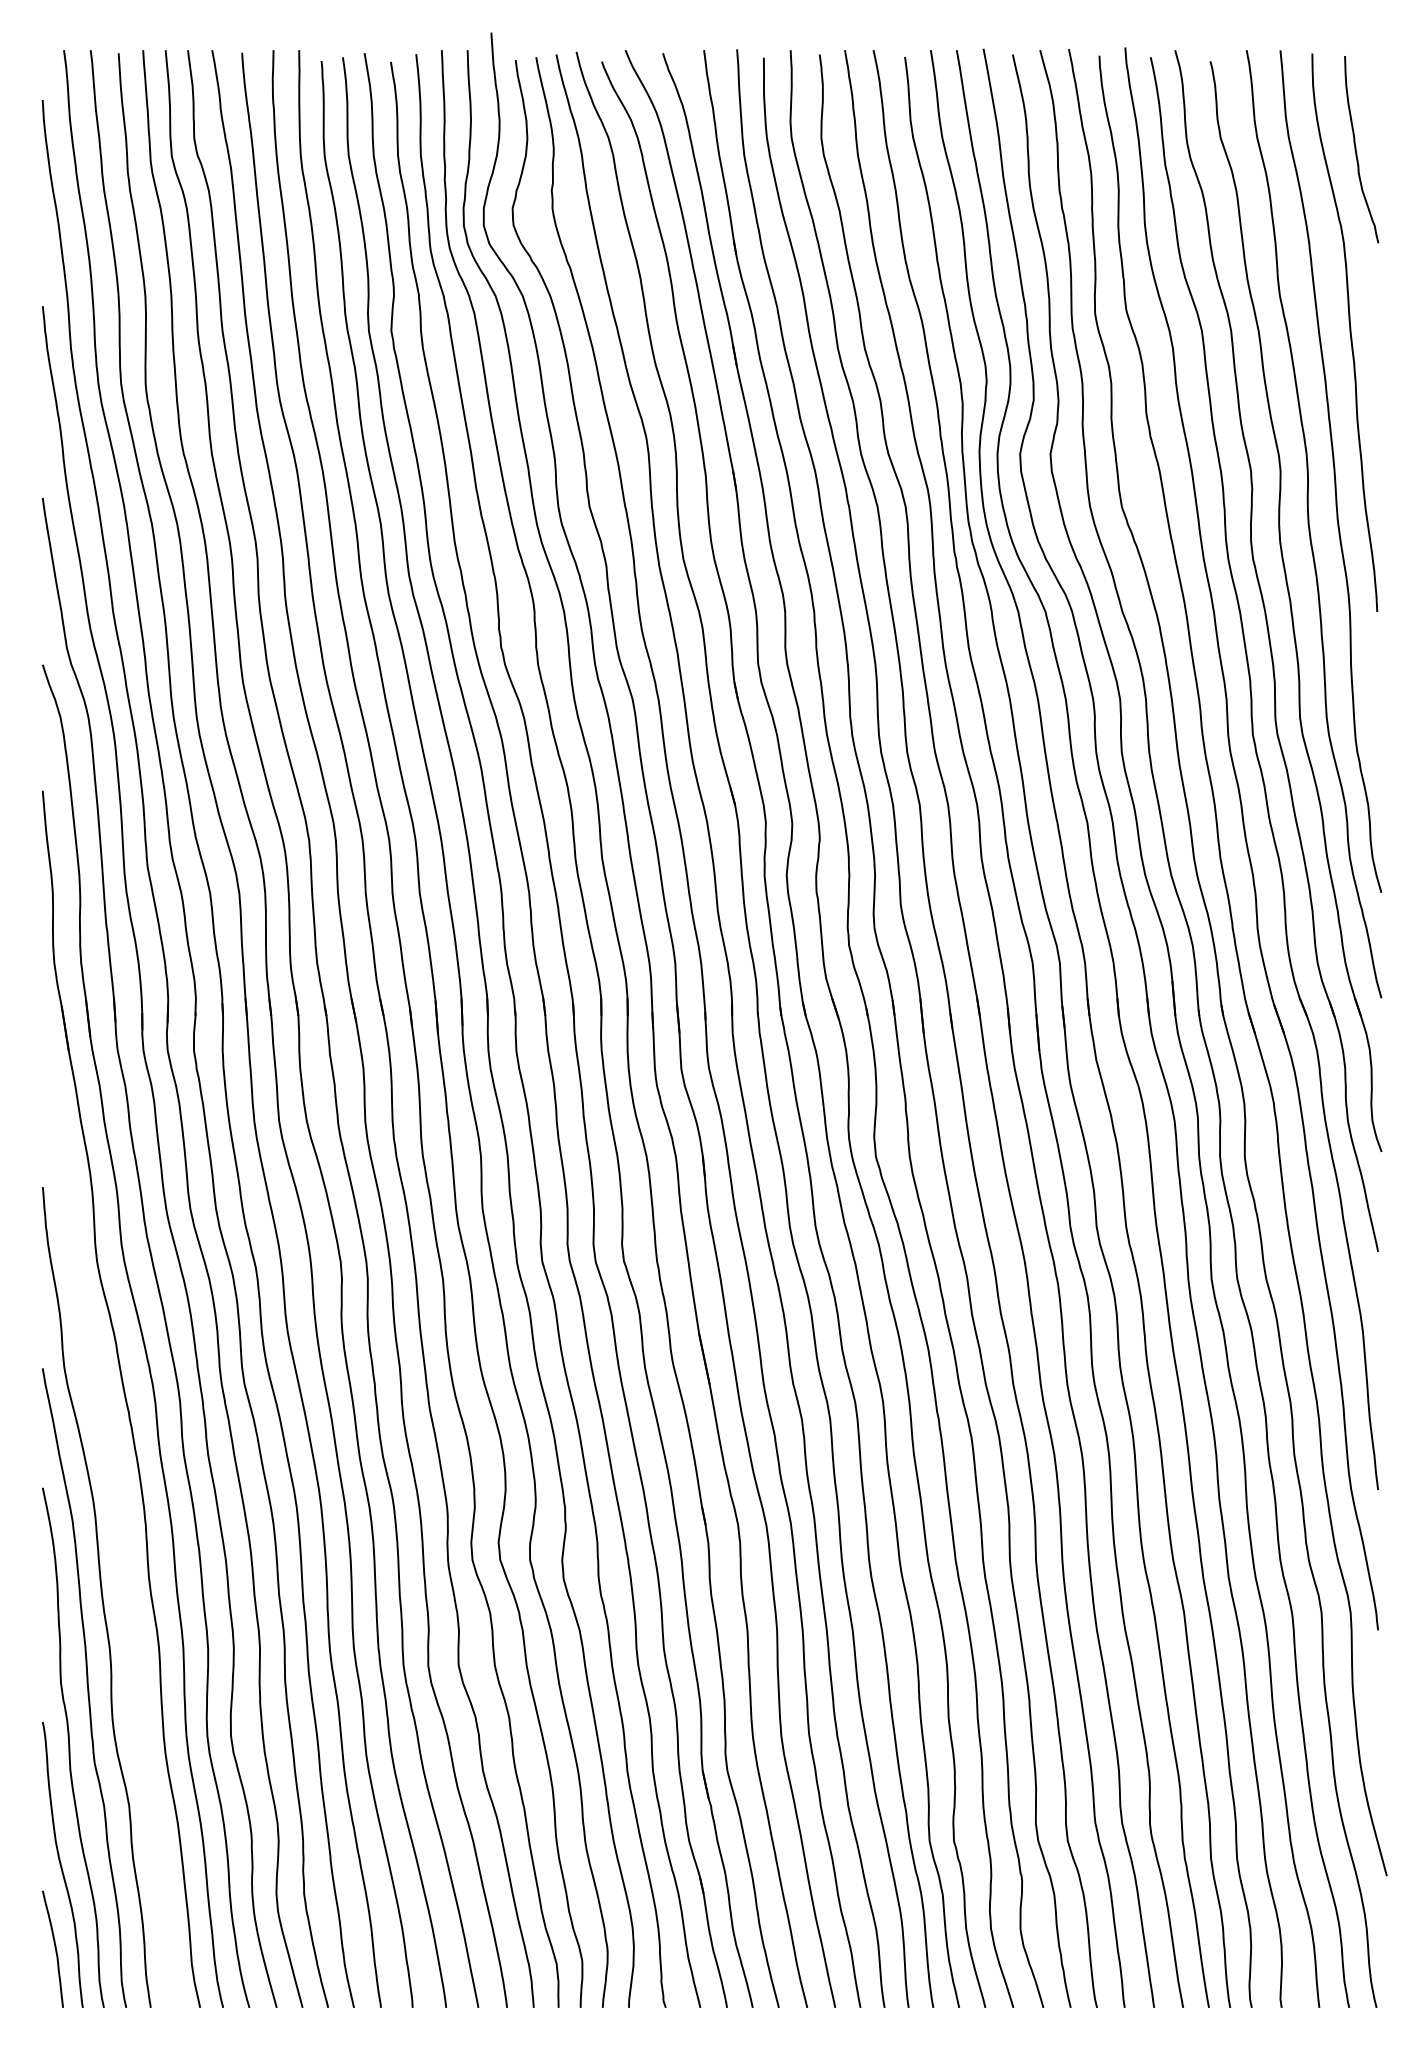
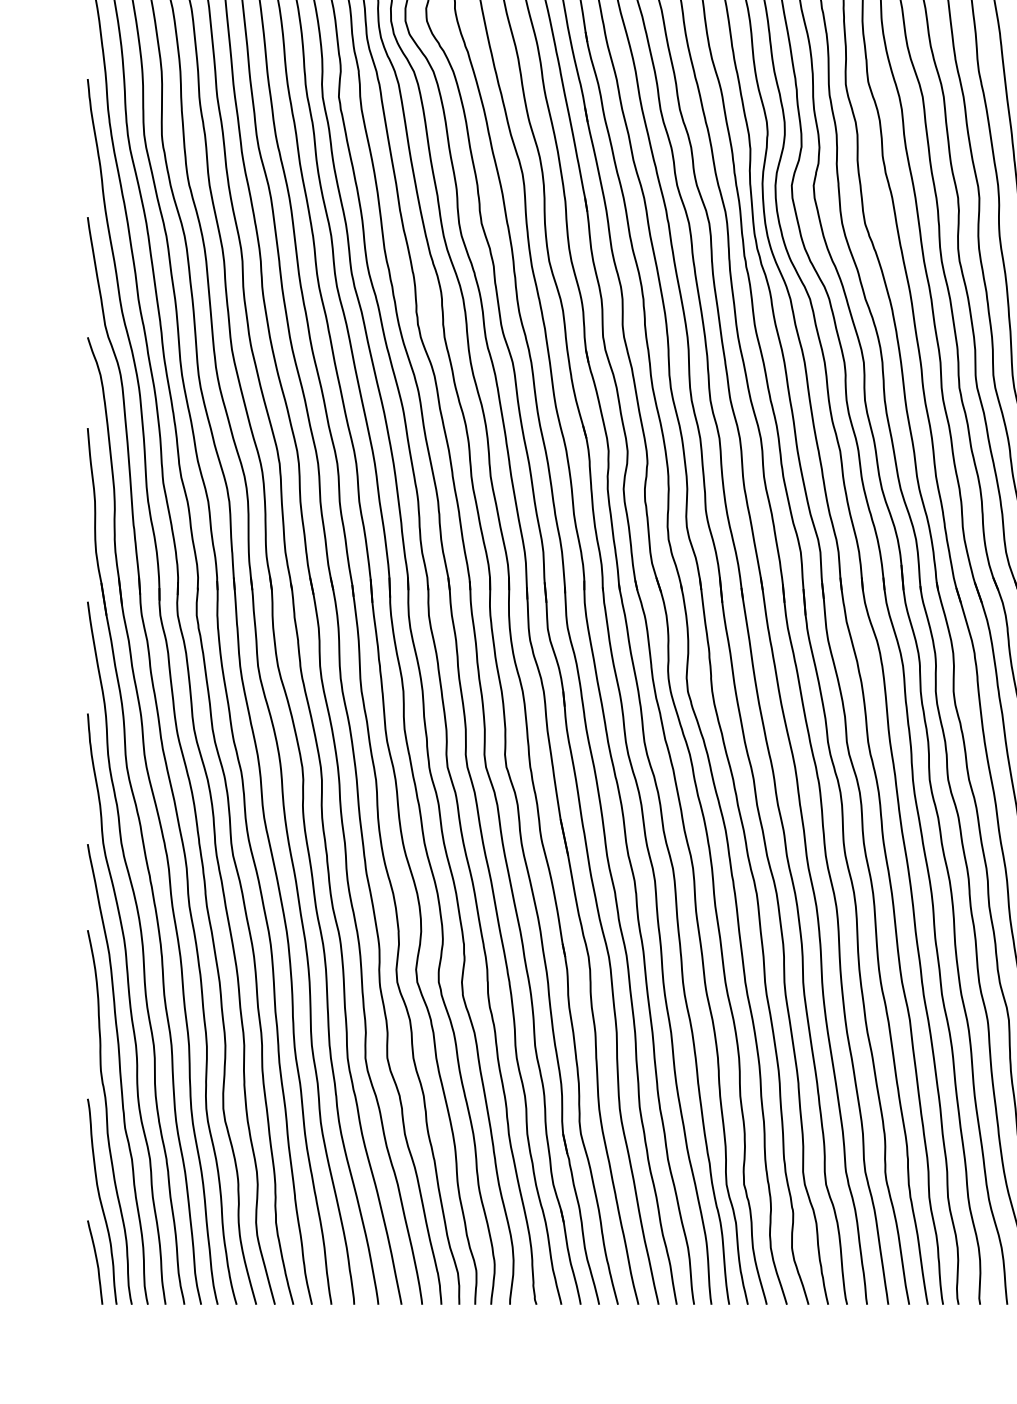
curve: (118, 1519) -> (142, 952), added

